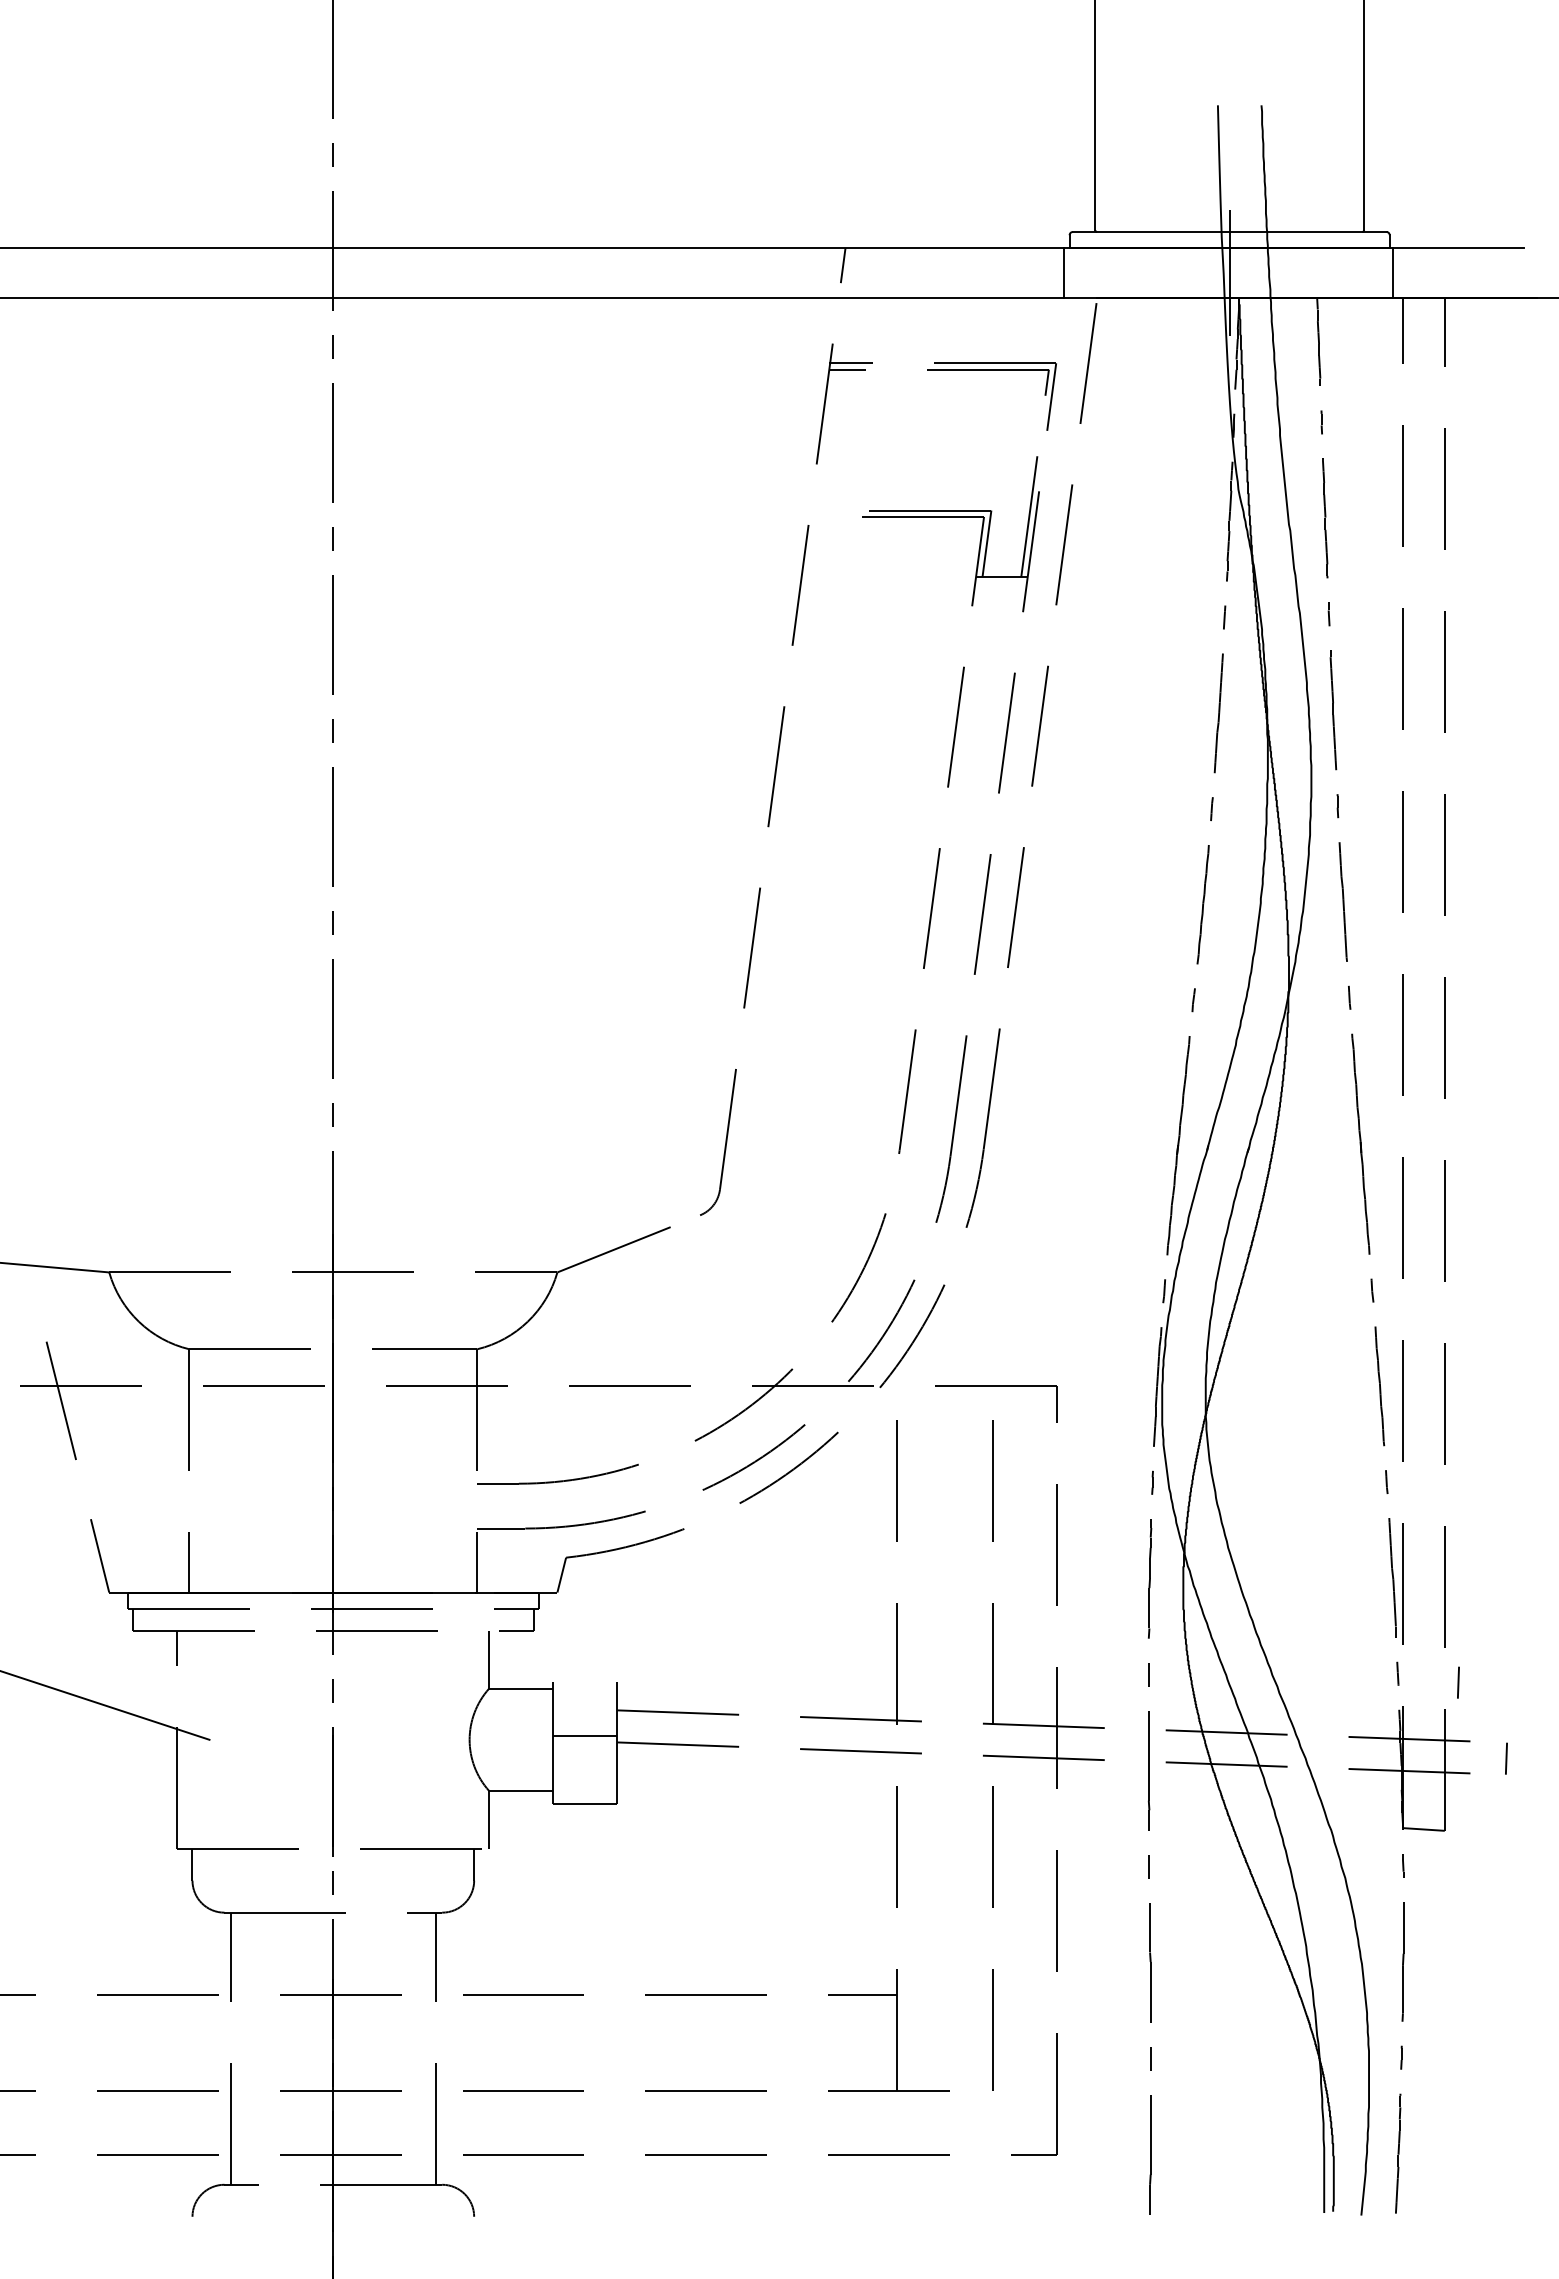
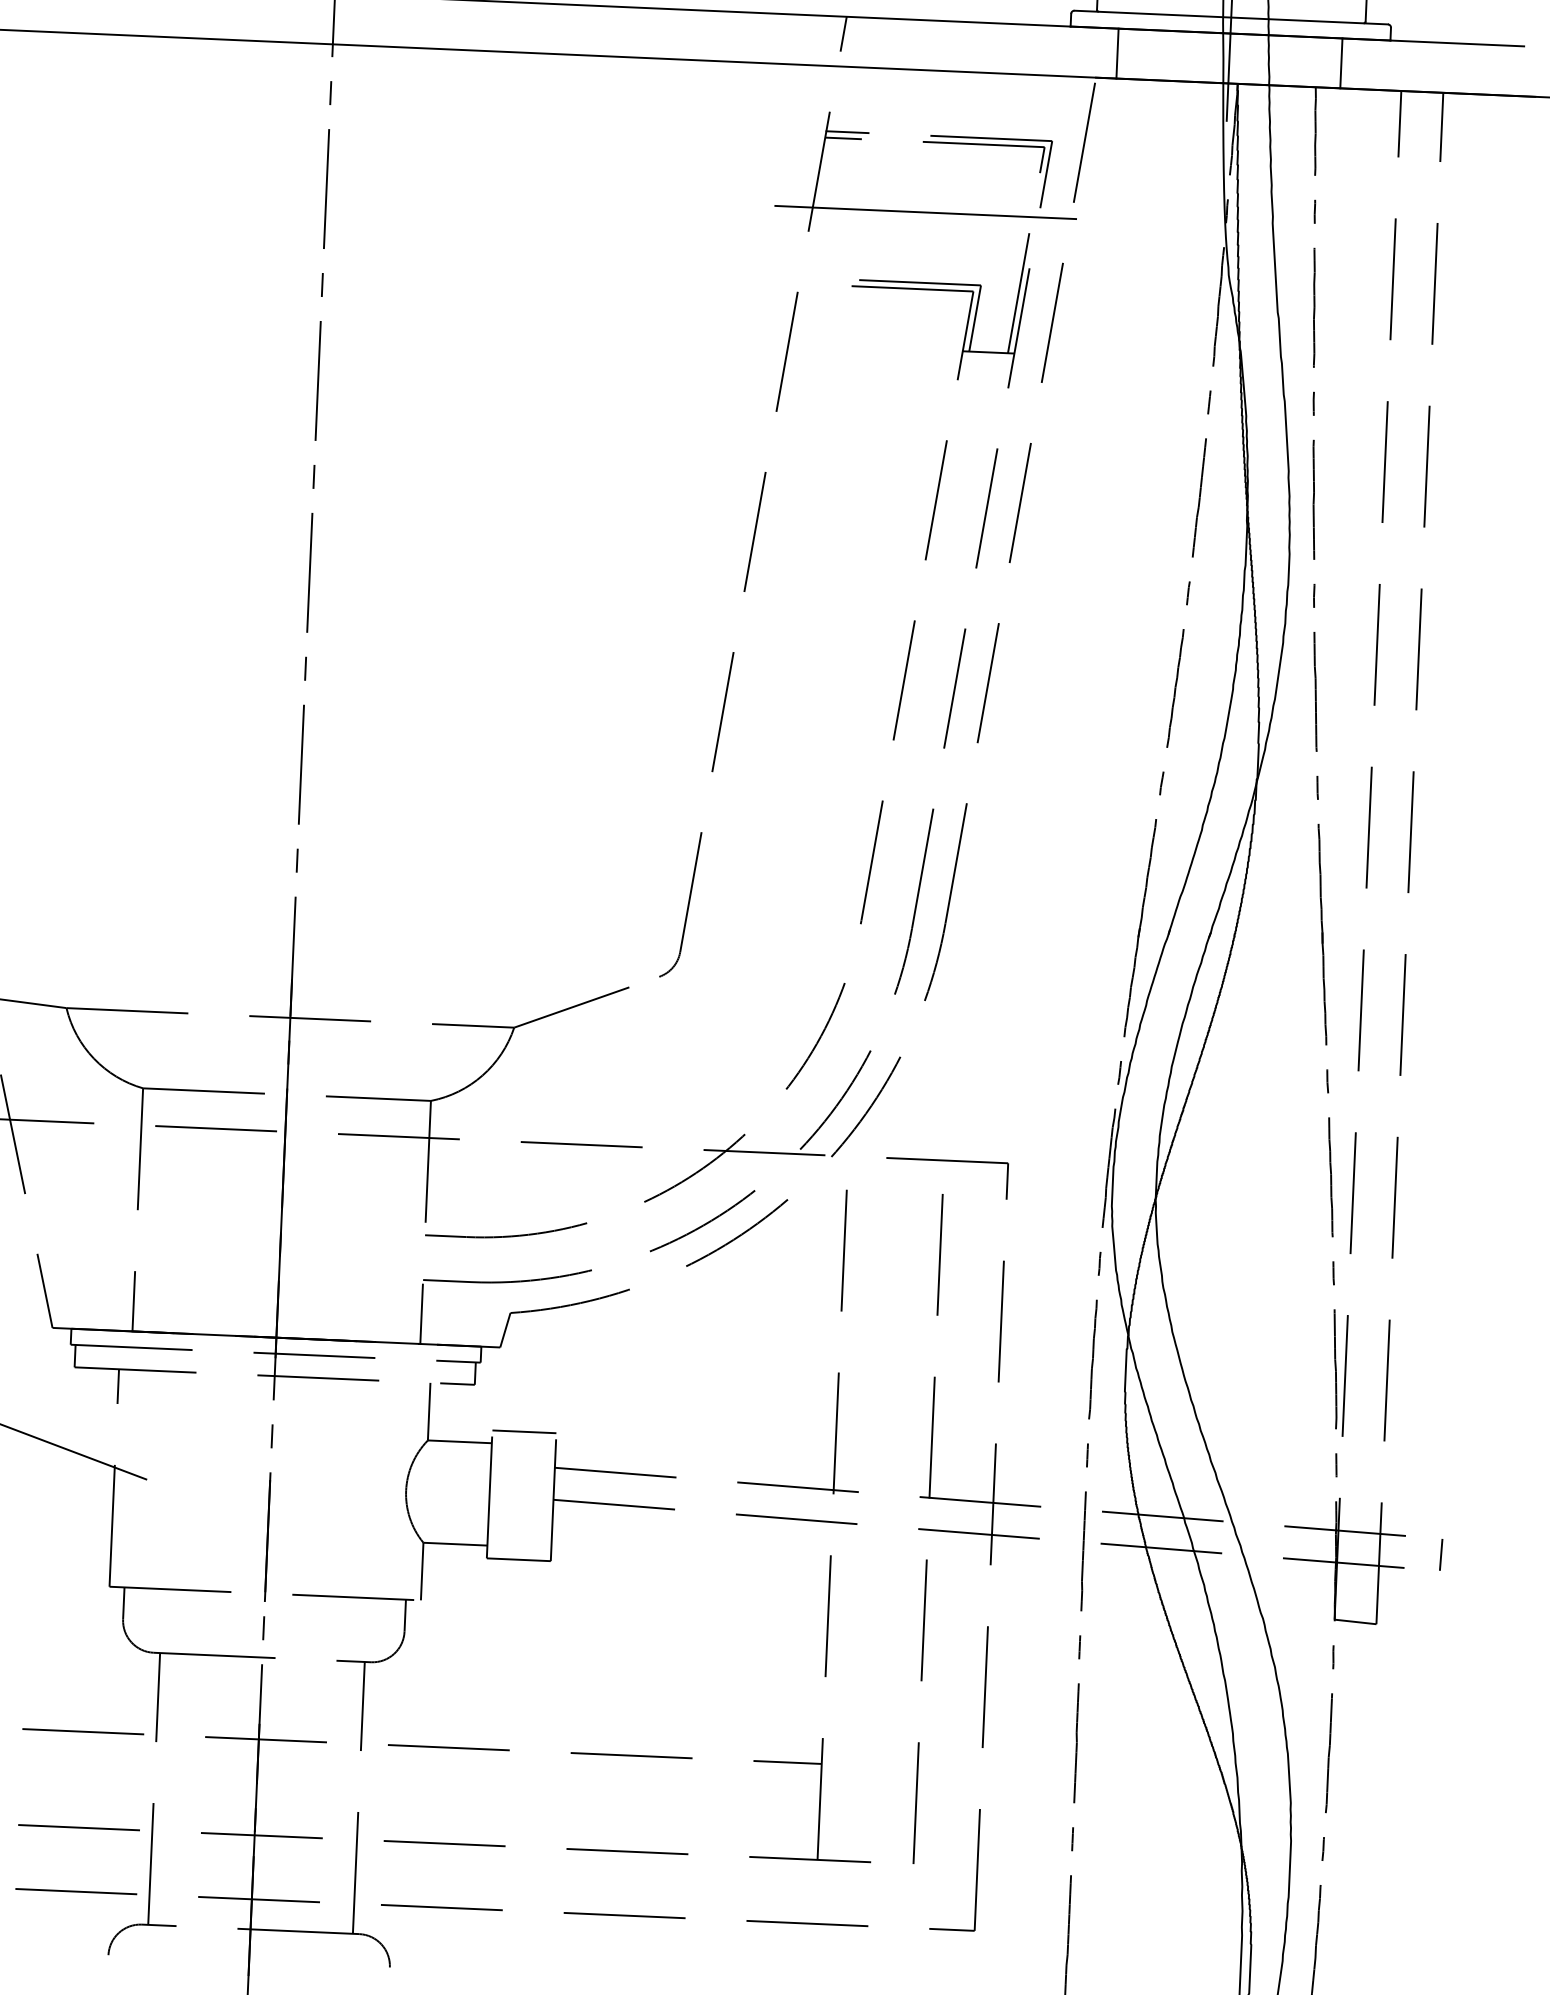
line: (1063, 272) -> (1117, 53), moved
line: (1392, 272) -> (1341, 62), moved
line: (932, 440) -> (925, 212), added
line: (1458, 1682) -> (1396, 1476), removed
line: (585, 1735) -> (524, 1431), moved

